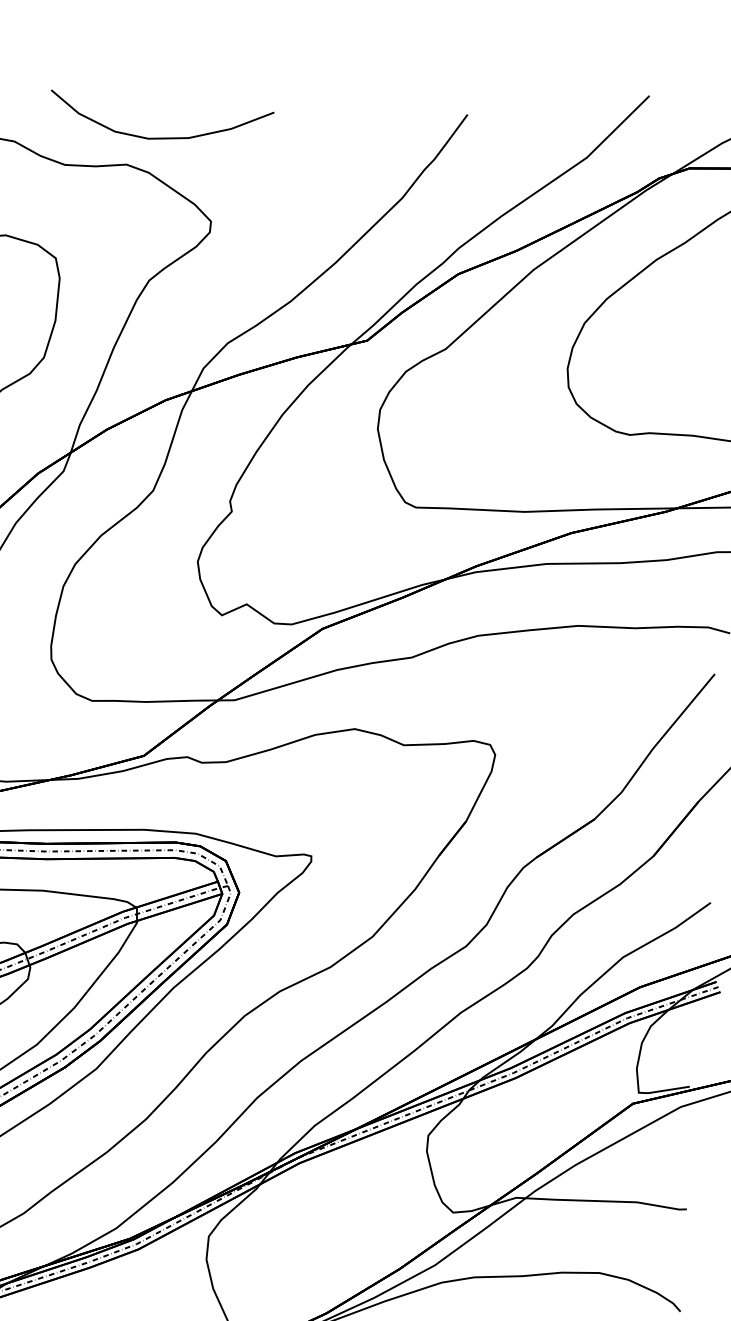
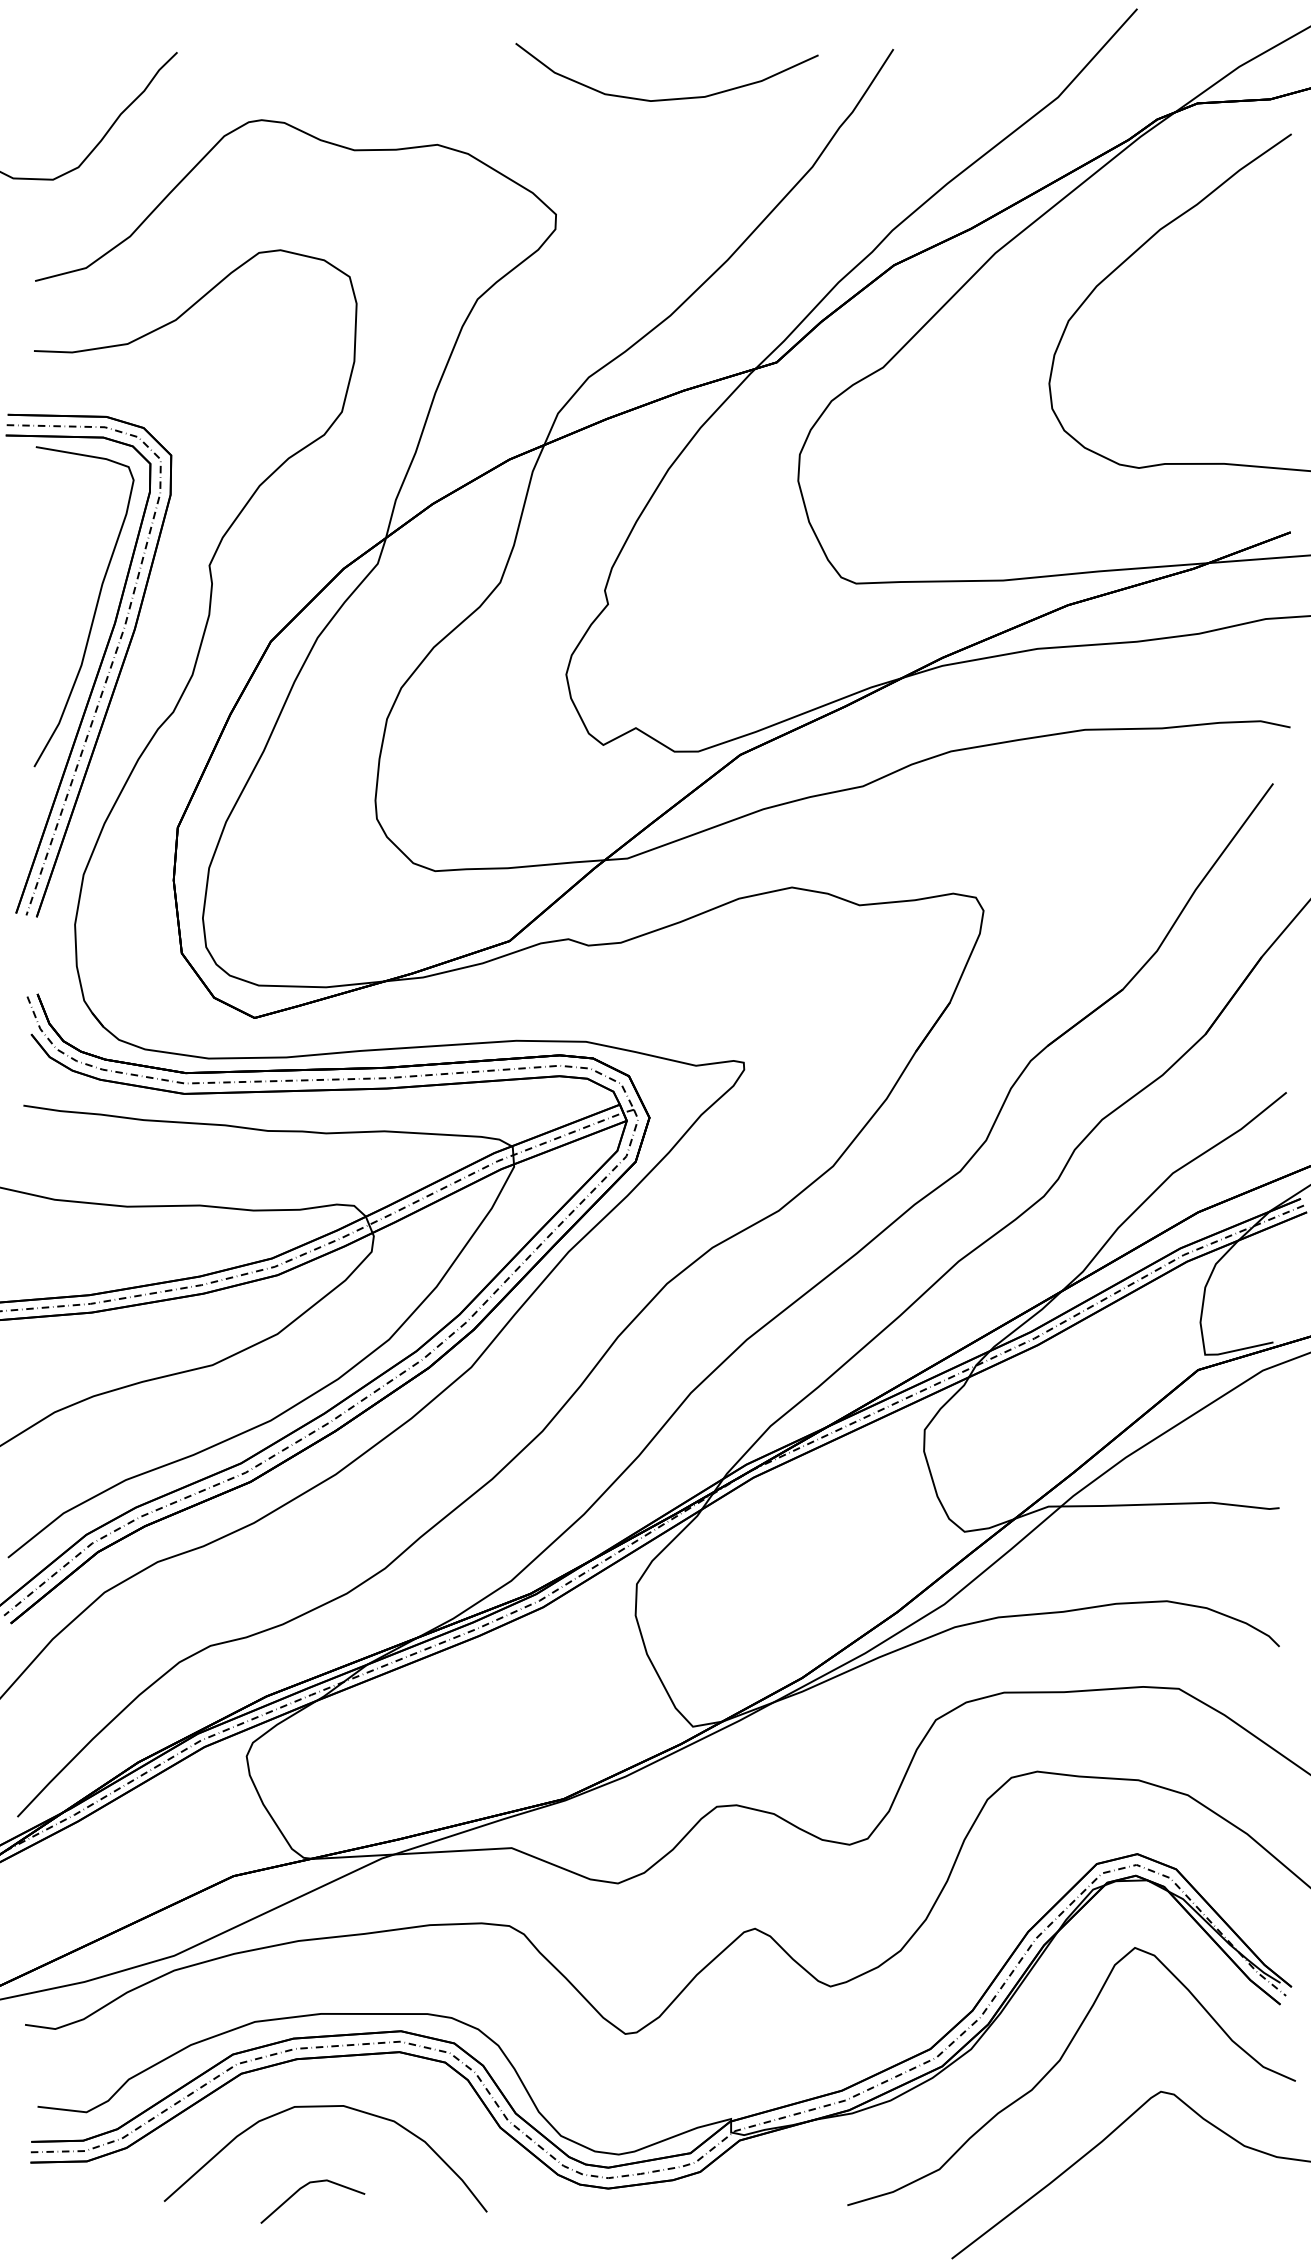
curve: (160, 137) -> (667, 98), moved

